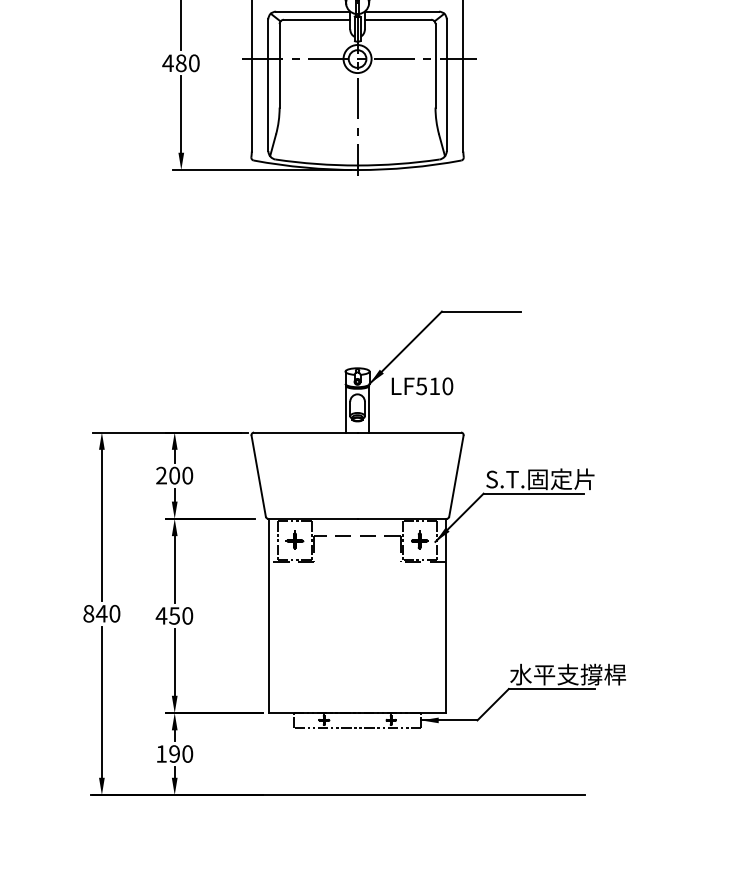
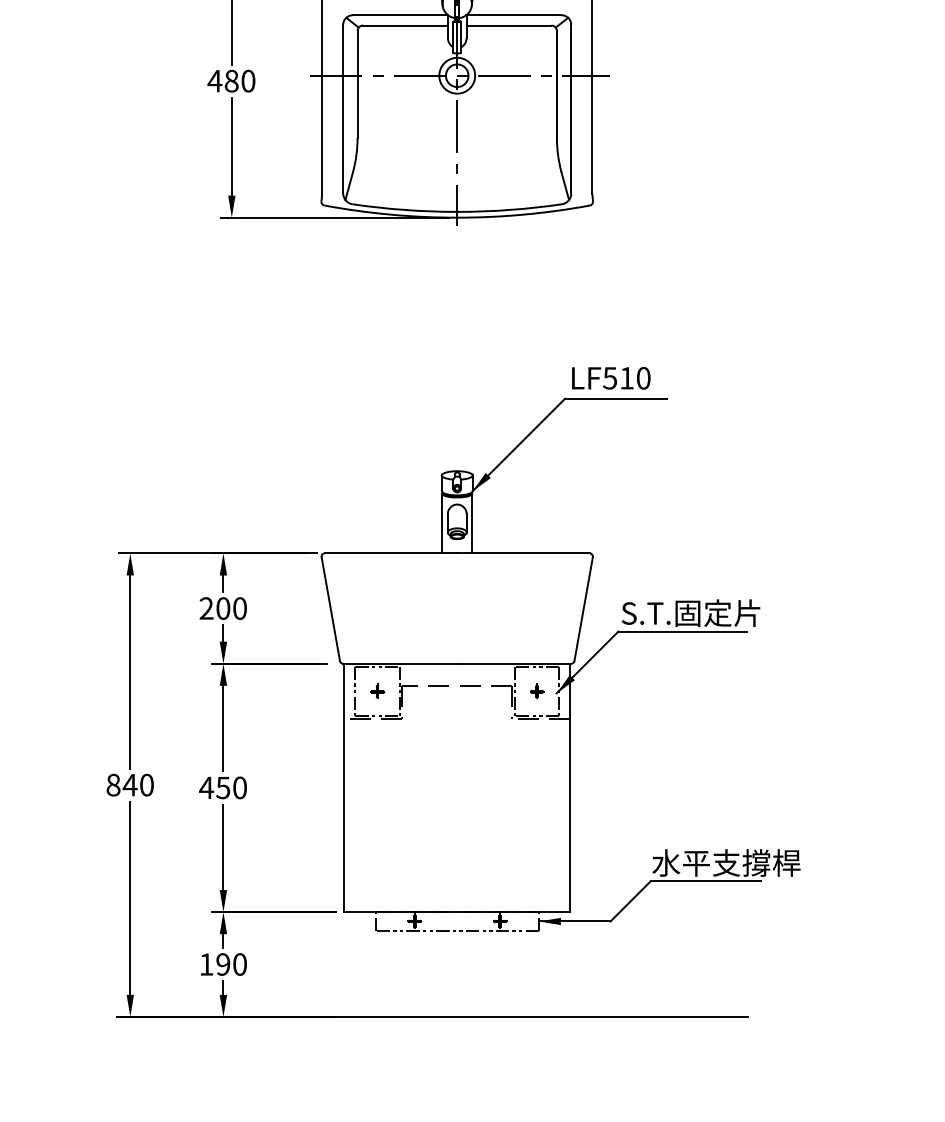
text: (422, 386) -> (611, 378), moved
part: (295, 539) -> (377, 690), size x0.62
part: (420, 539) -> (537, 690), size x0.62

